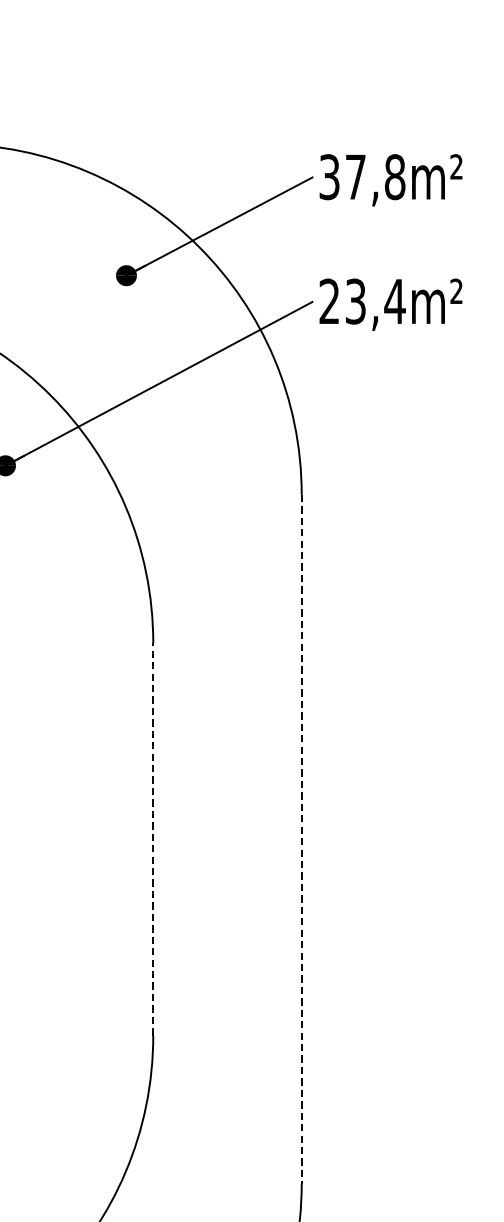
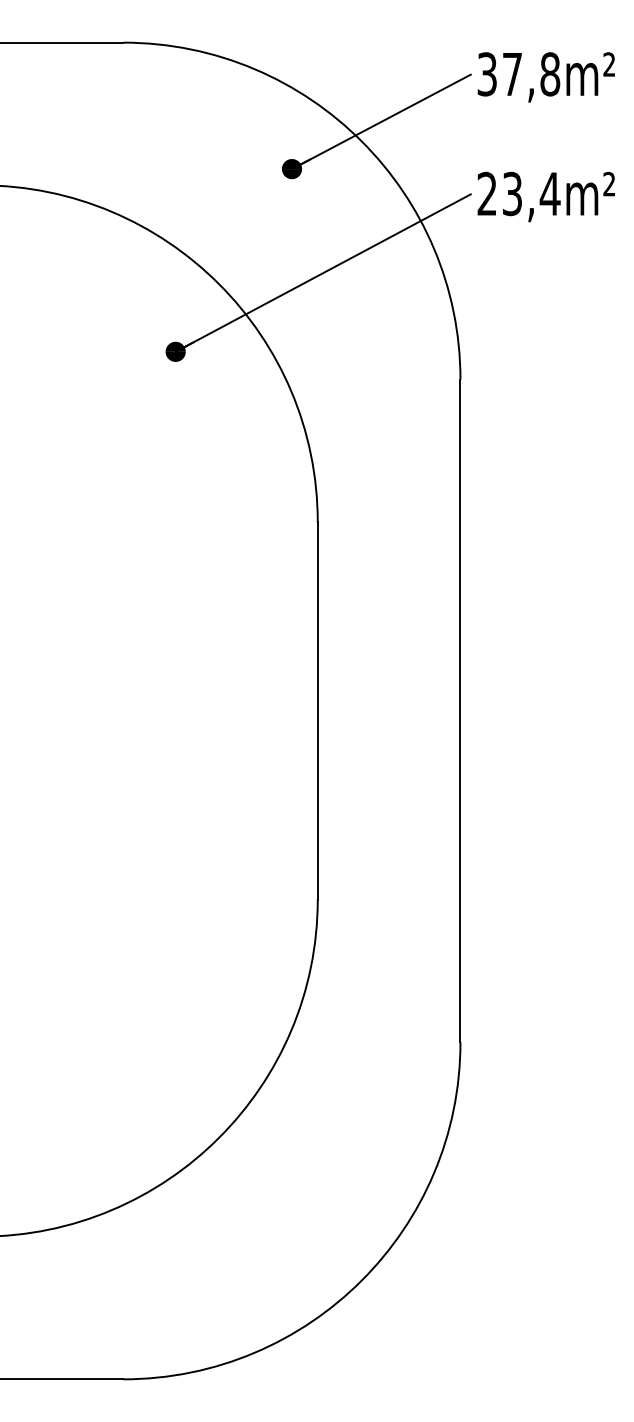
line: (152, 839) -> (317, 711), dashed -> solid
line: (301, 839) -> (460, 711), dashed -> solid

